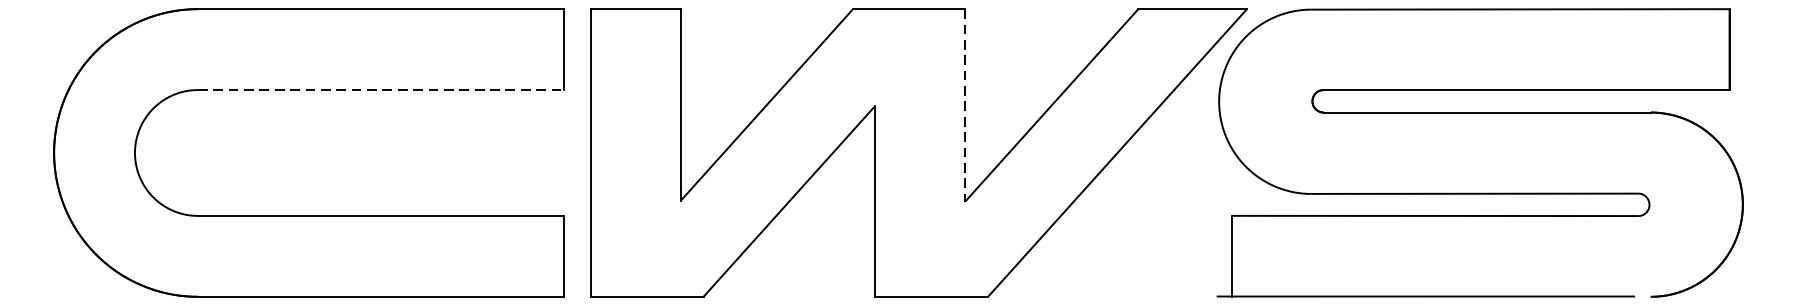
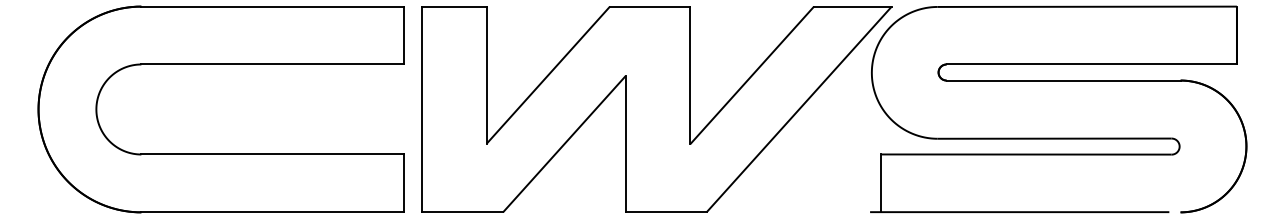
line: (381, 90) -> (272, 64), dashed -> solid
line: (965, 105) -> (690, 75), dashed -> solid

